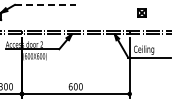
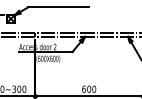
line: (45, 4) -> (58, 7), dashed -> solid

